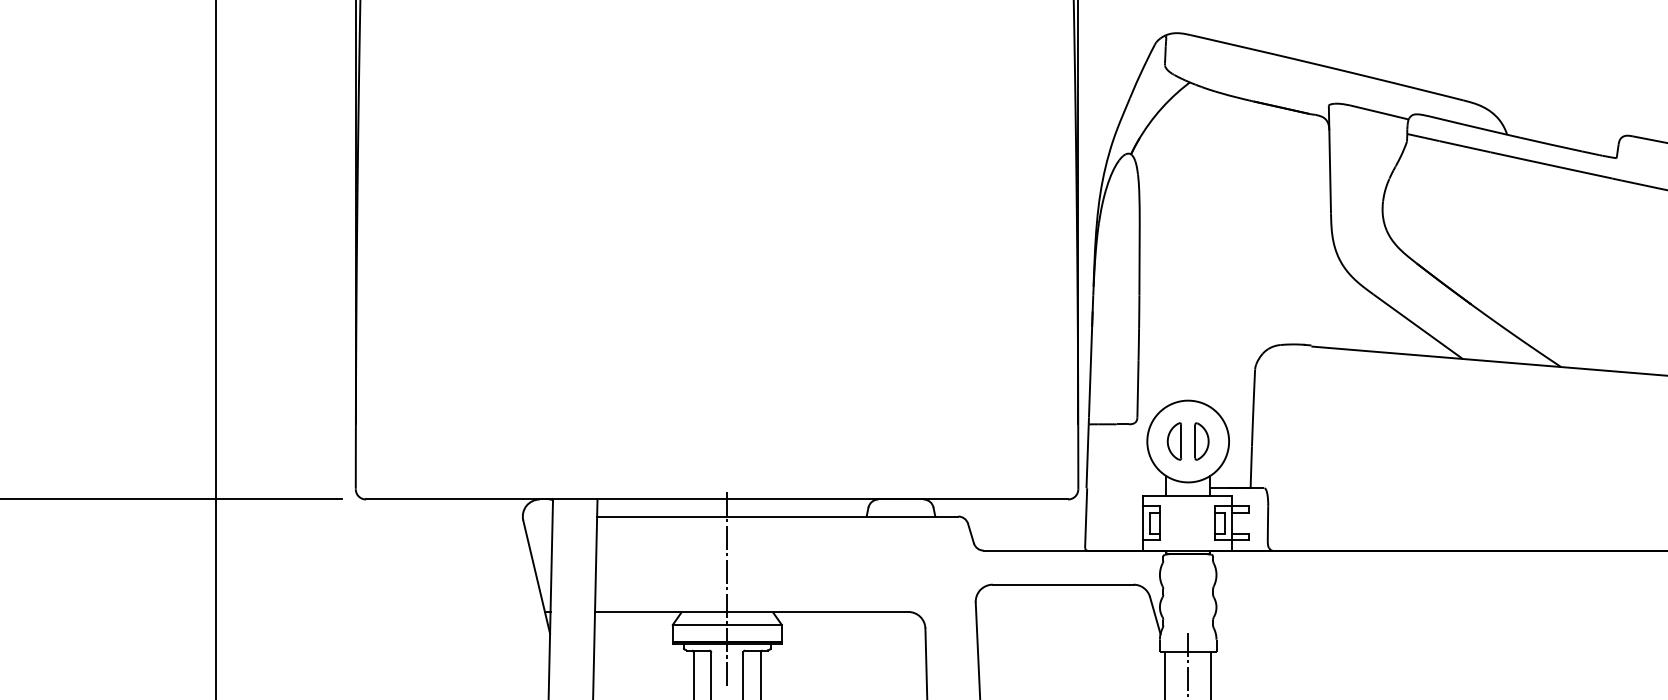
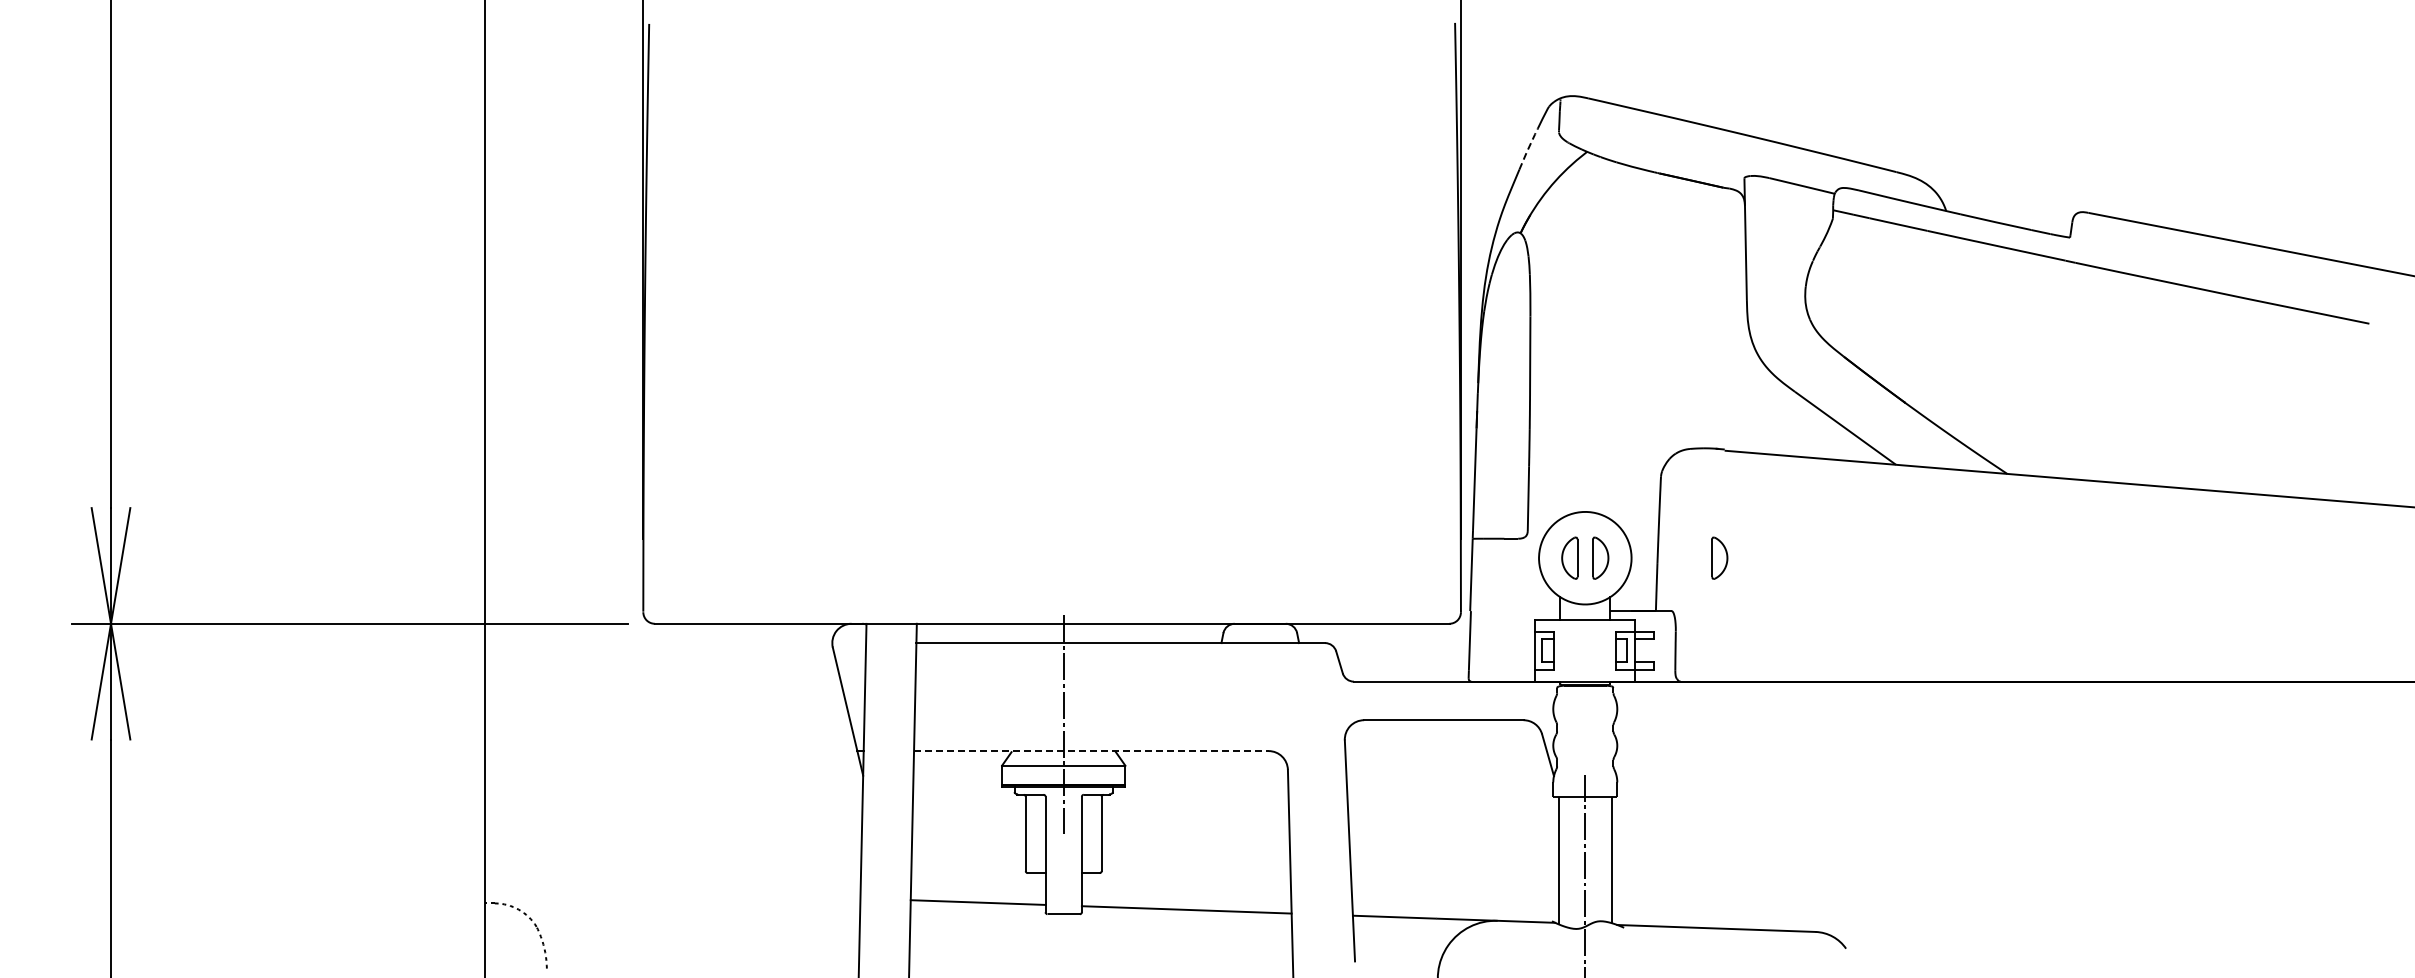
line: (1138, 79) -> (1528, 148), solid -> dashed
part: (1306, 440) -> (1719, 557), added
line: (751, 612) -> (1091, 751), solid -> dashed

